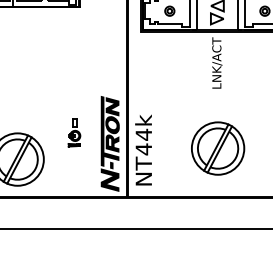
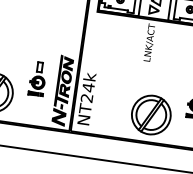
part: (74, 132) -> (37, 78), size x1.67
part: (218, 148) -> (151, 115), moved
text: (143, 149) -> (86, 98), NT44k -> NT24k

